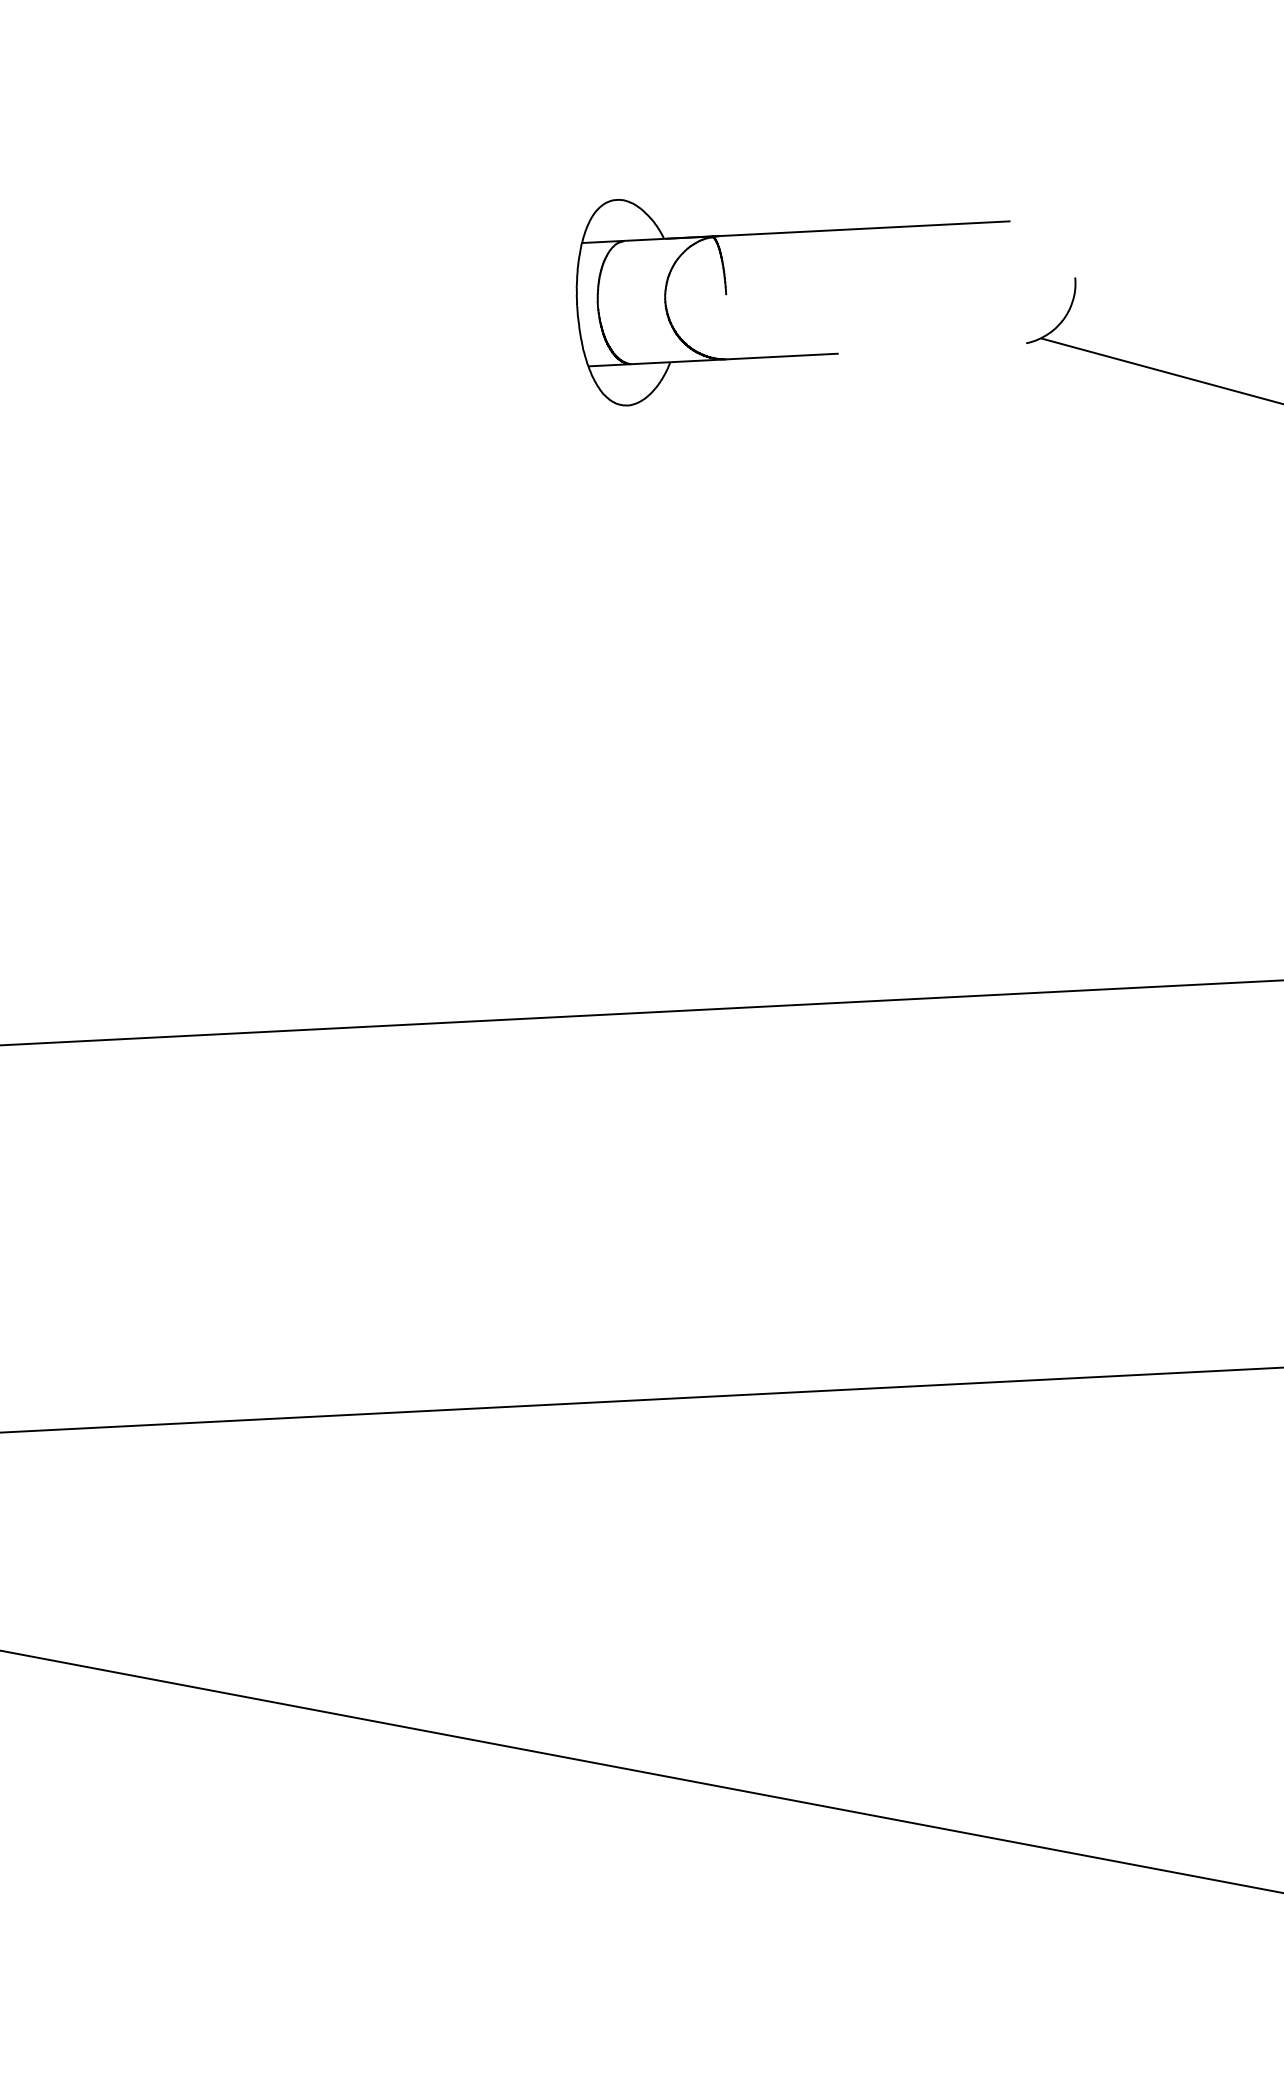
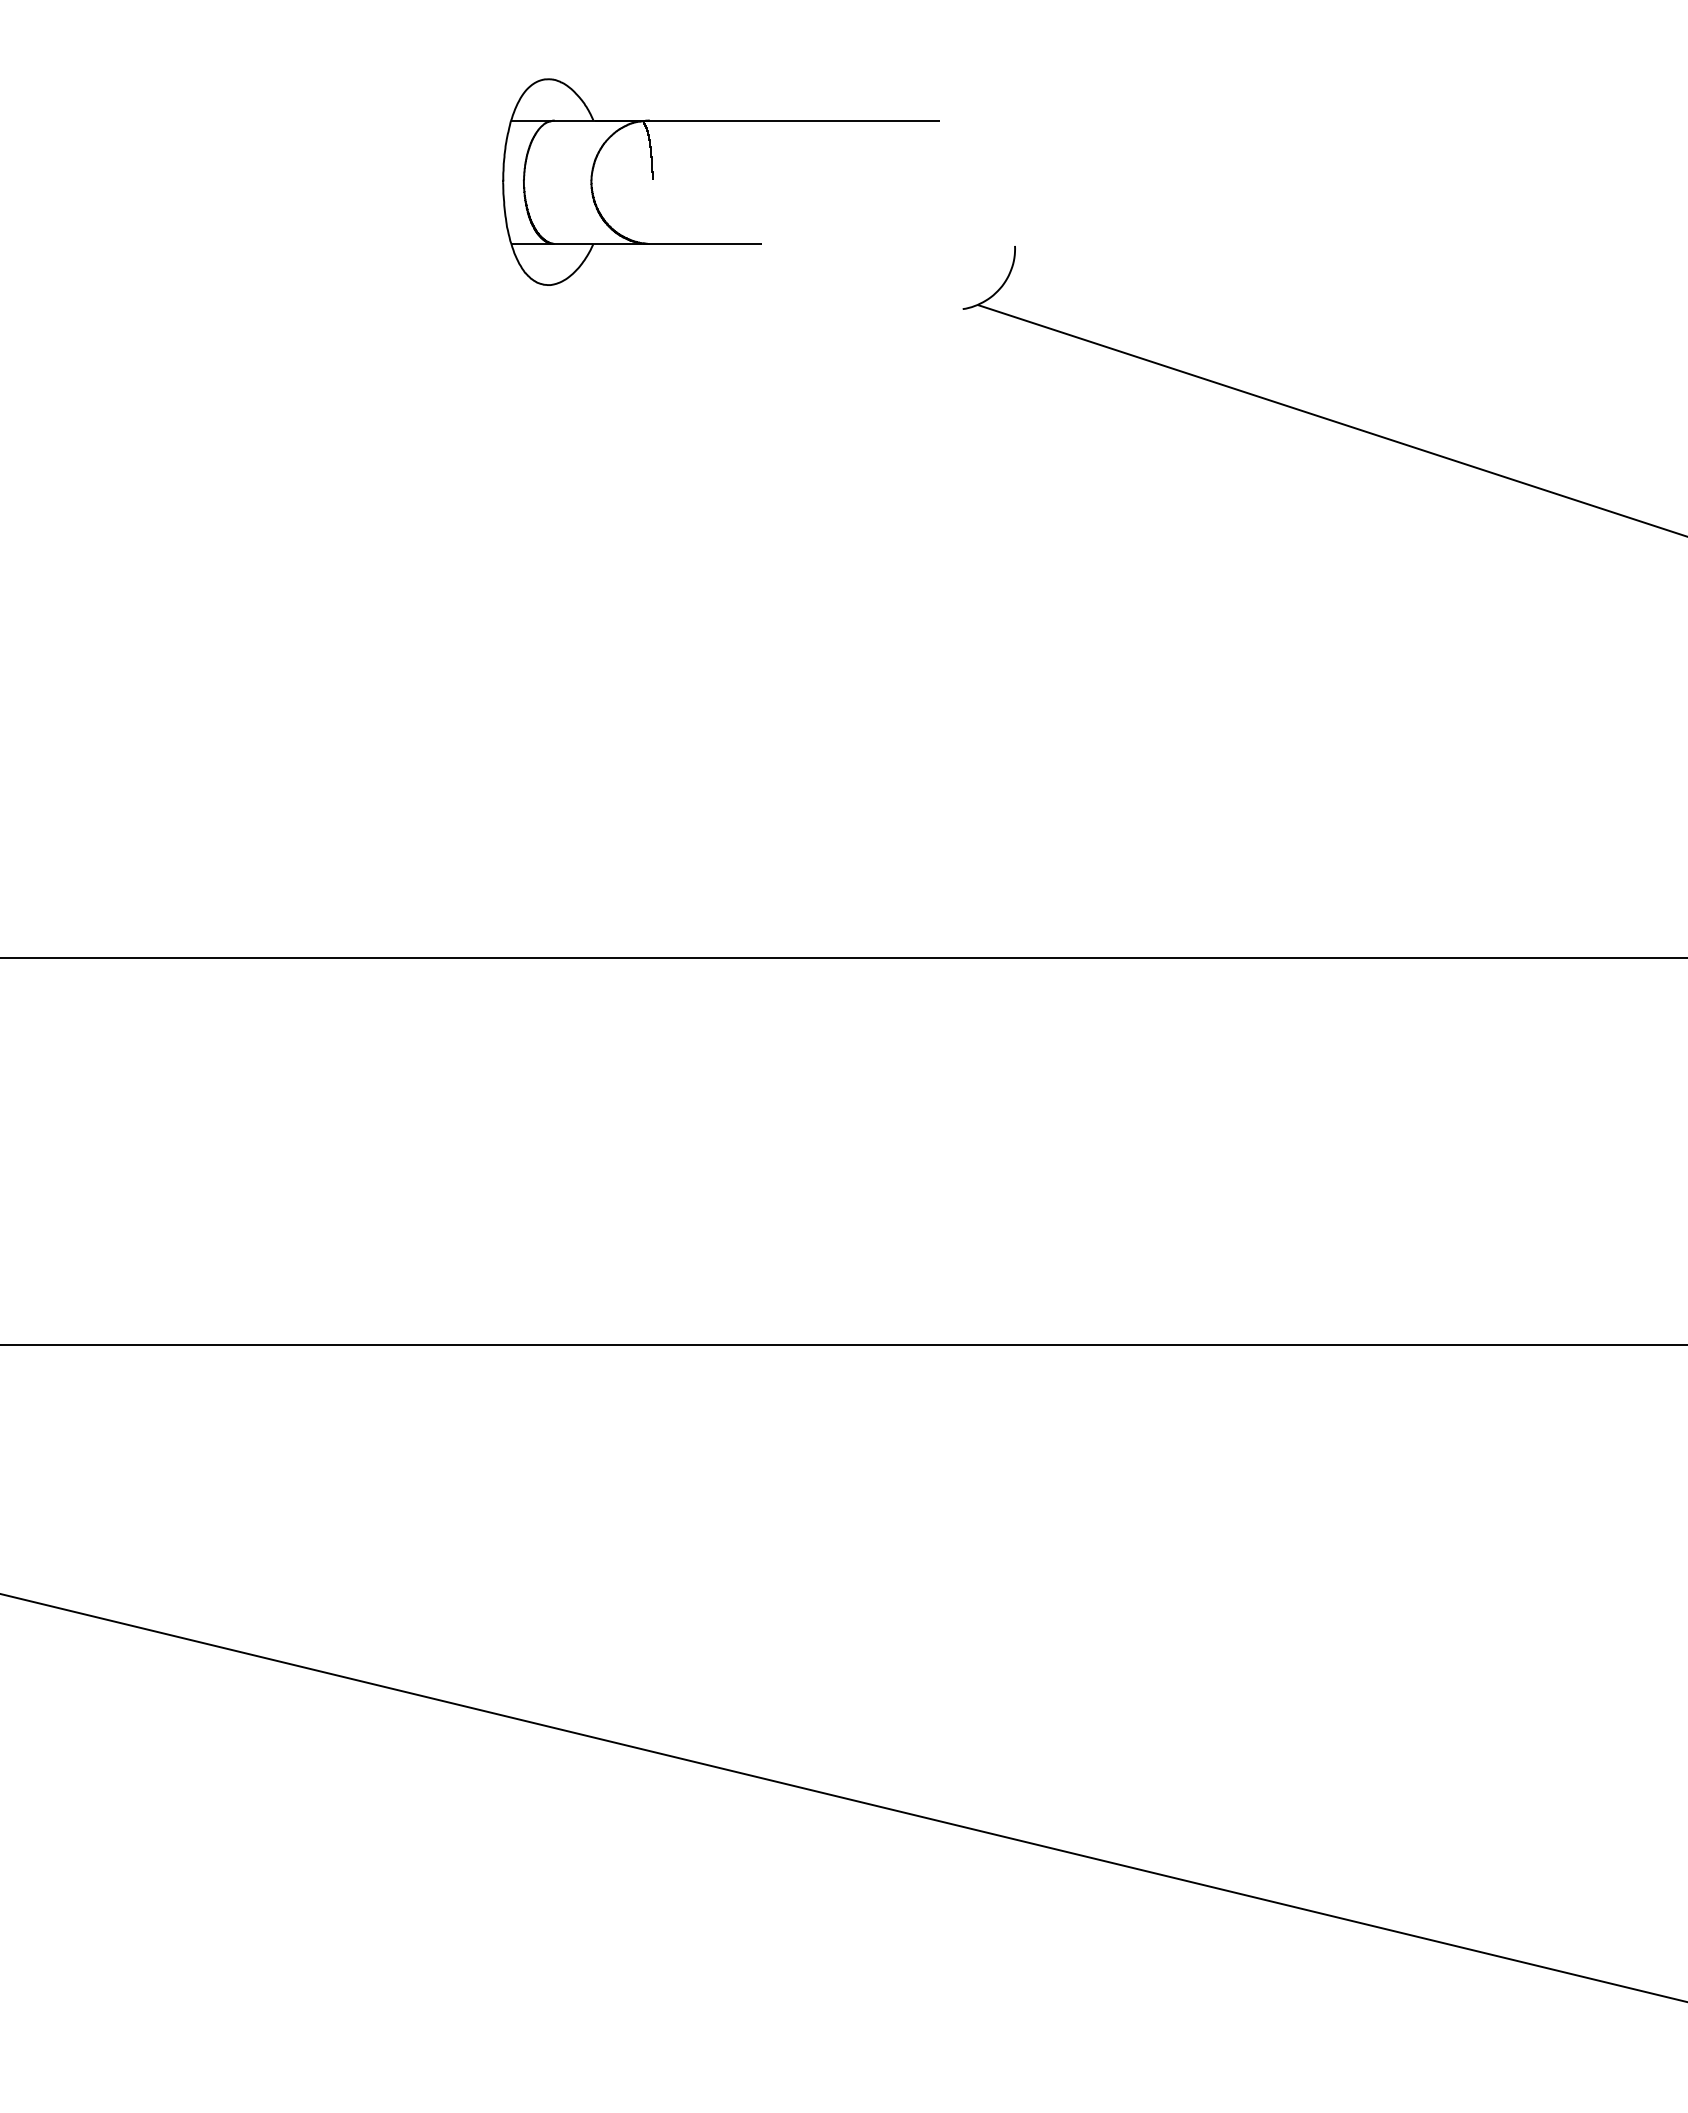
part: (791, 233) -> (720, 121), moved

